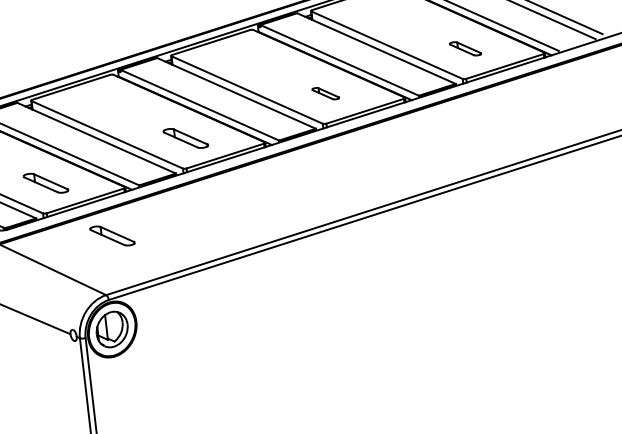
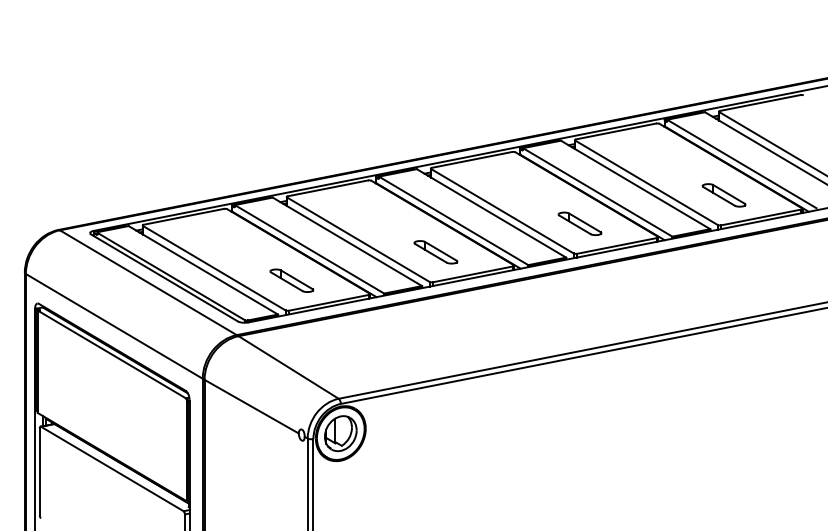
part: (464, 48) -> (723, 195), size x1.43
part: (325, 93) -> (579, 223), size x1.67
part: (112, 235) -> (351, 340), removed

